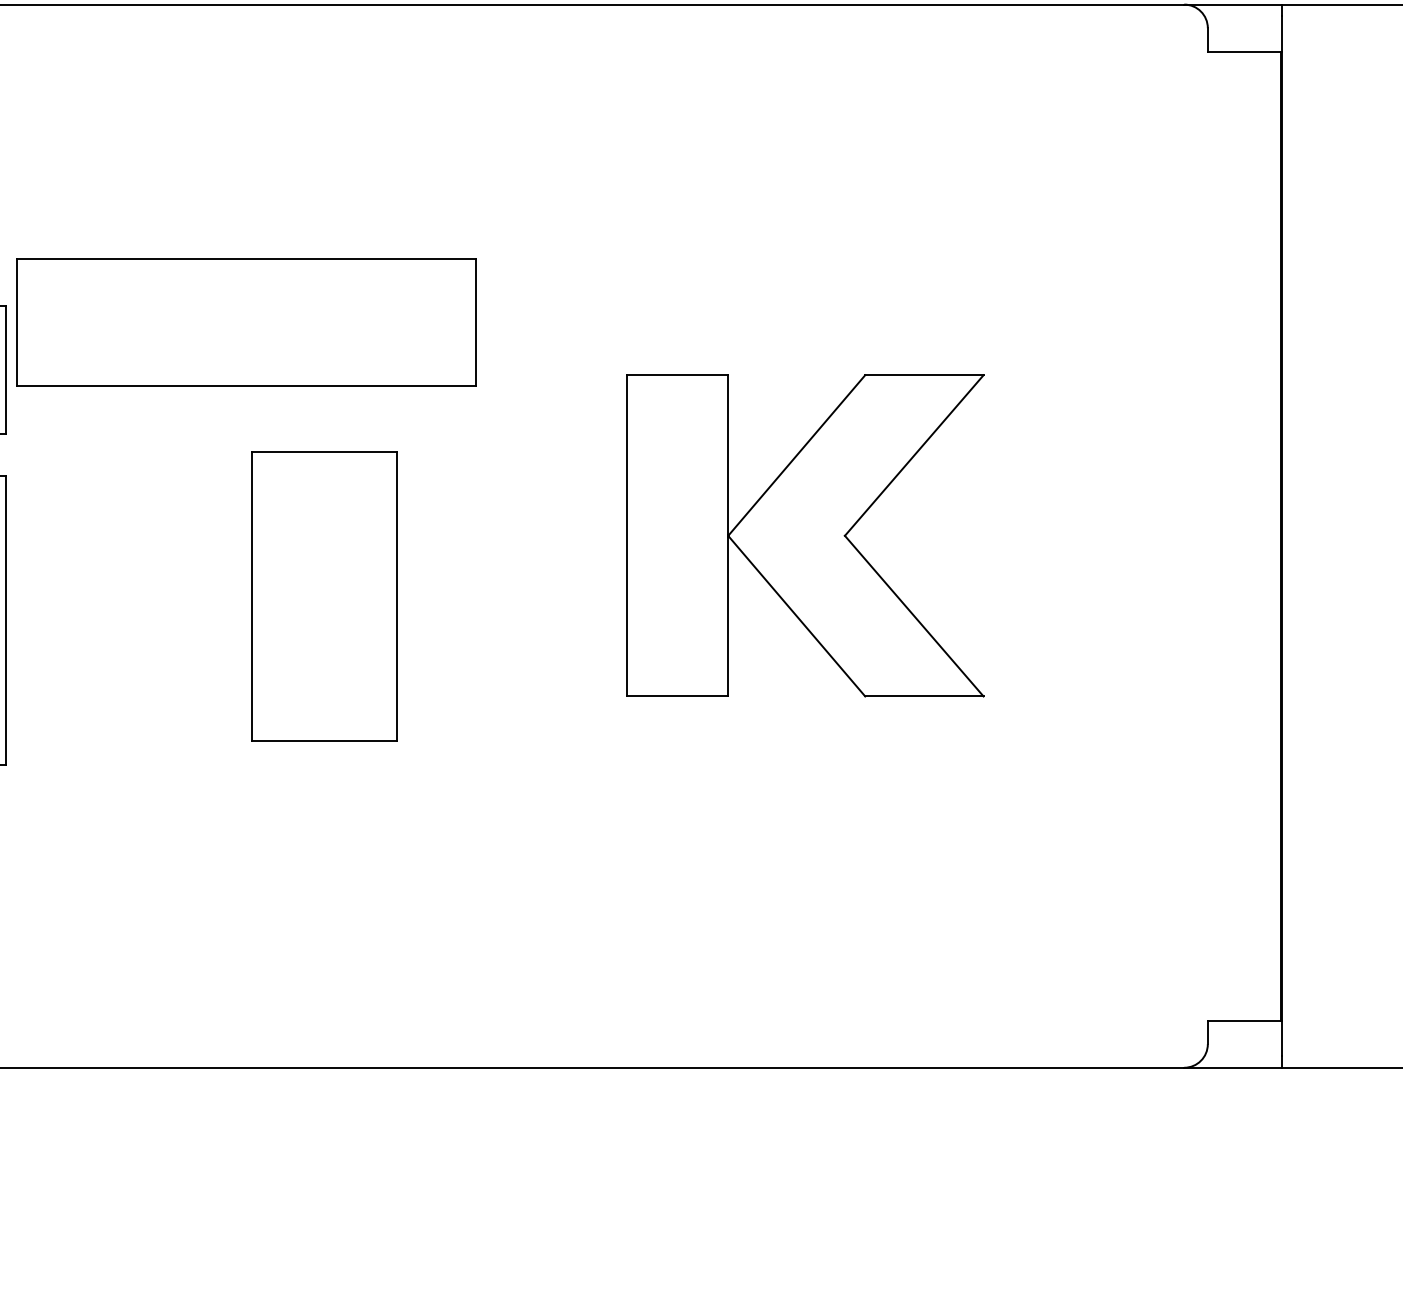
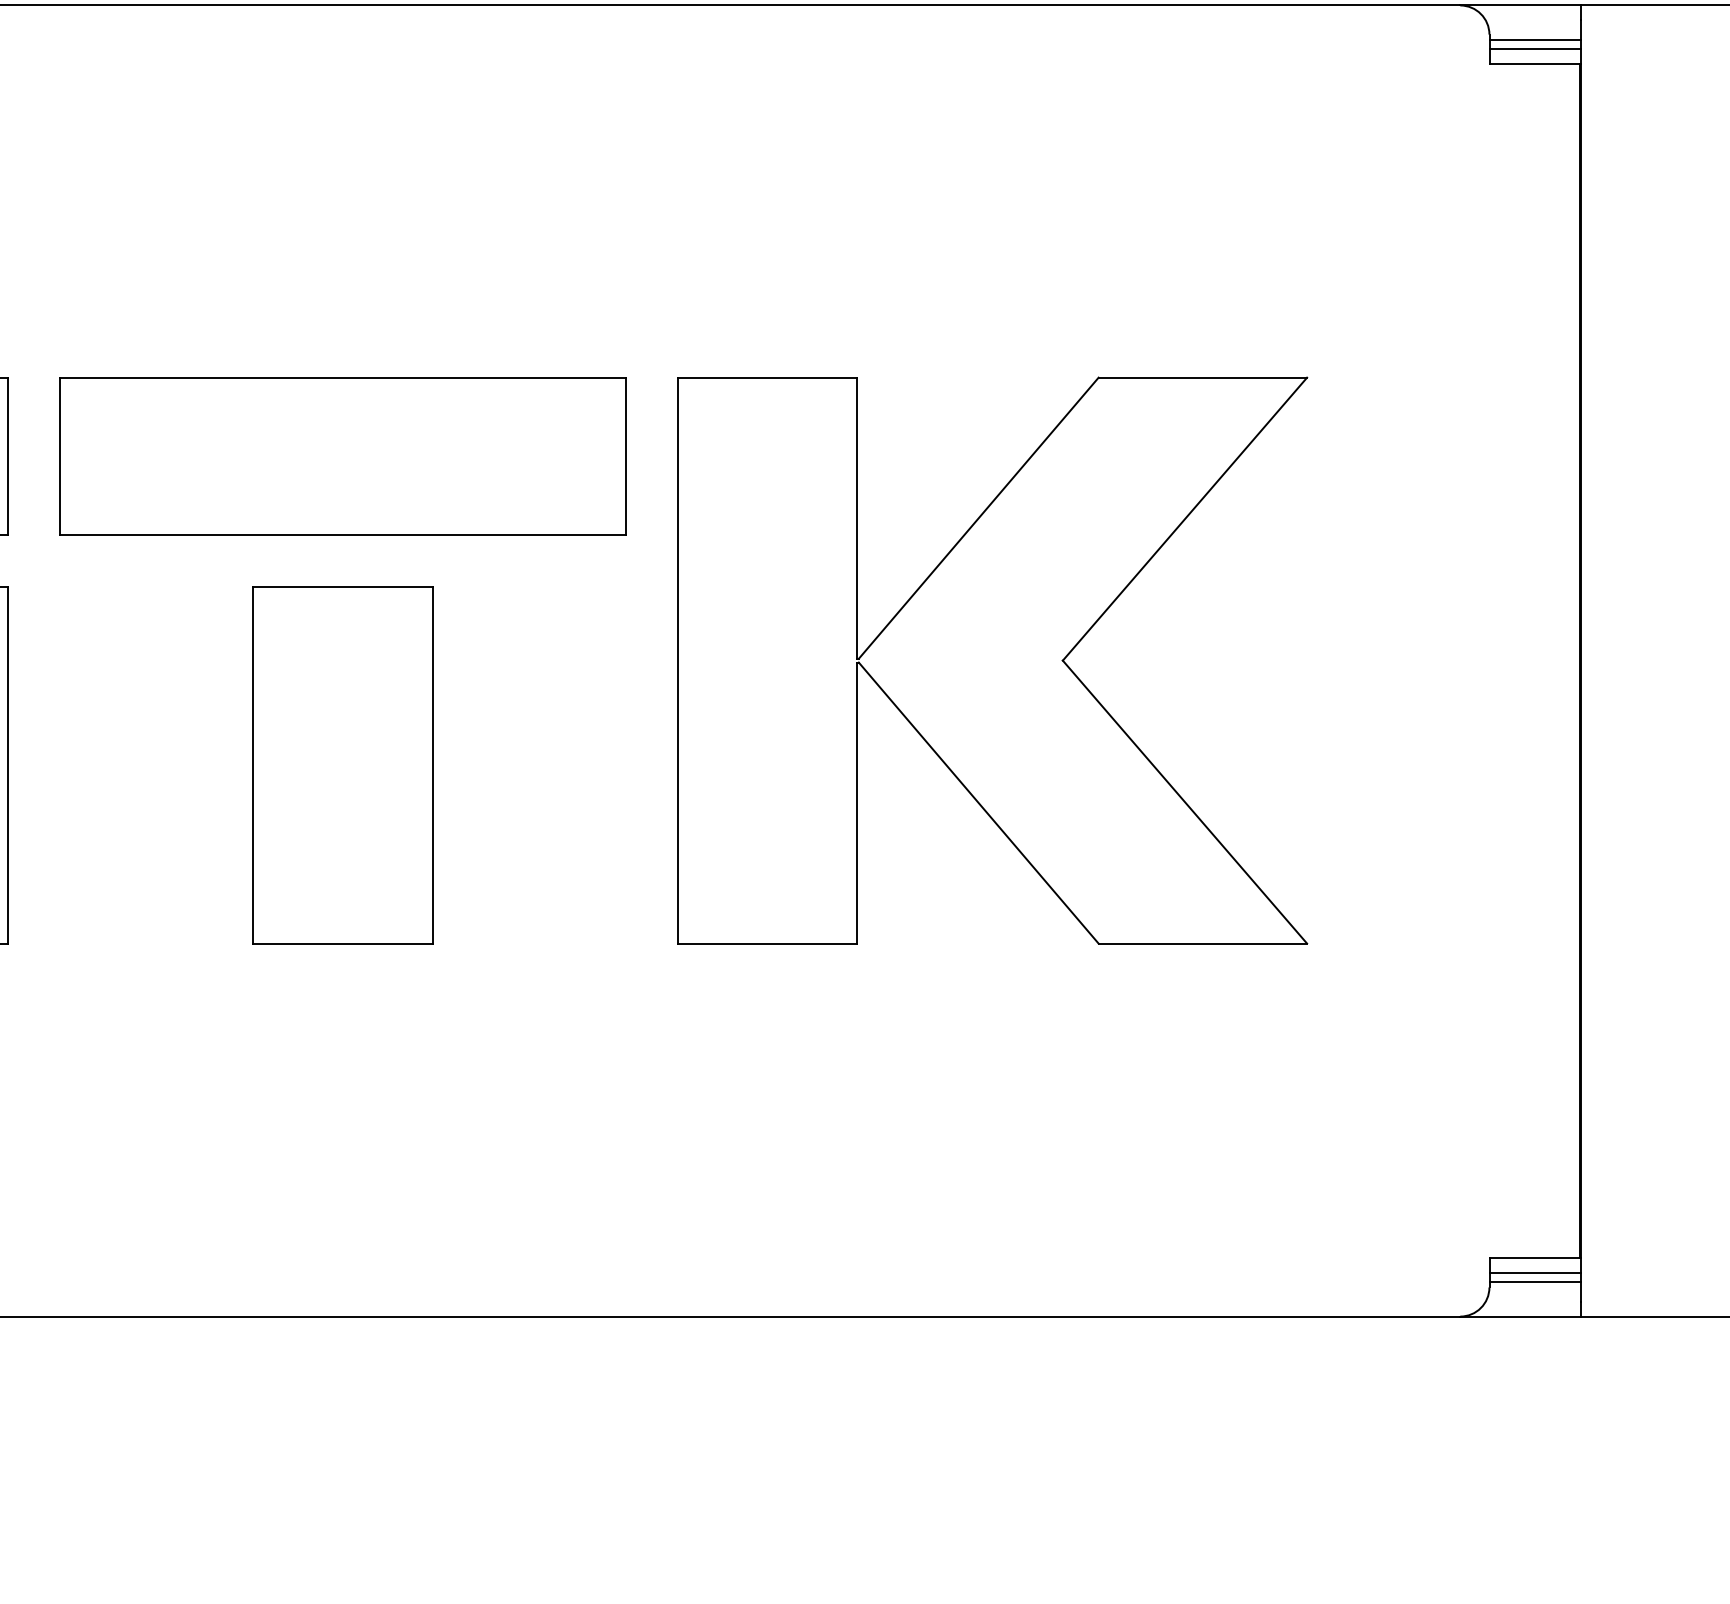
line: (1245, 32) -> (1535, 40), added
line: (1245, 40) -> (1535, 49), added
part: (246, 322) -> (342, 456), moved
part: (804, 535) -> (992, 660), size x1.43
part: (324, 596) -> (342, 765), moved
line: (1245, 1032) -> (1535, 1272), added
line: (1245, 1039) -> (1535, 1281), added

